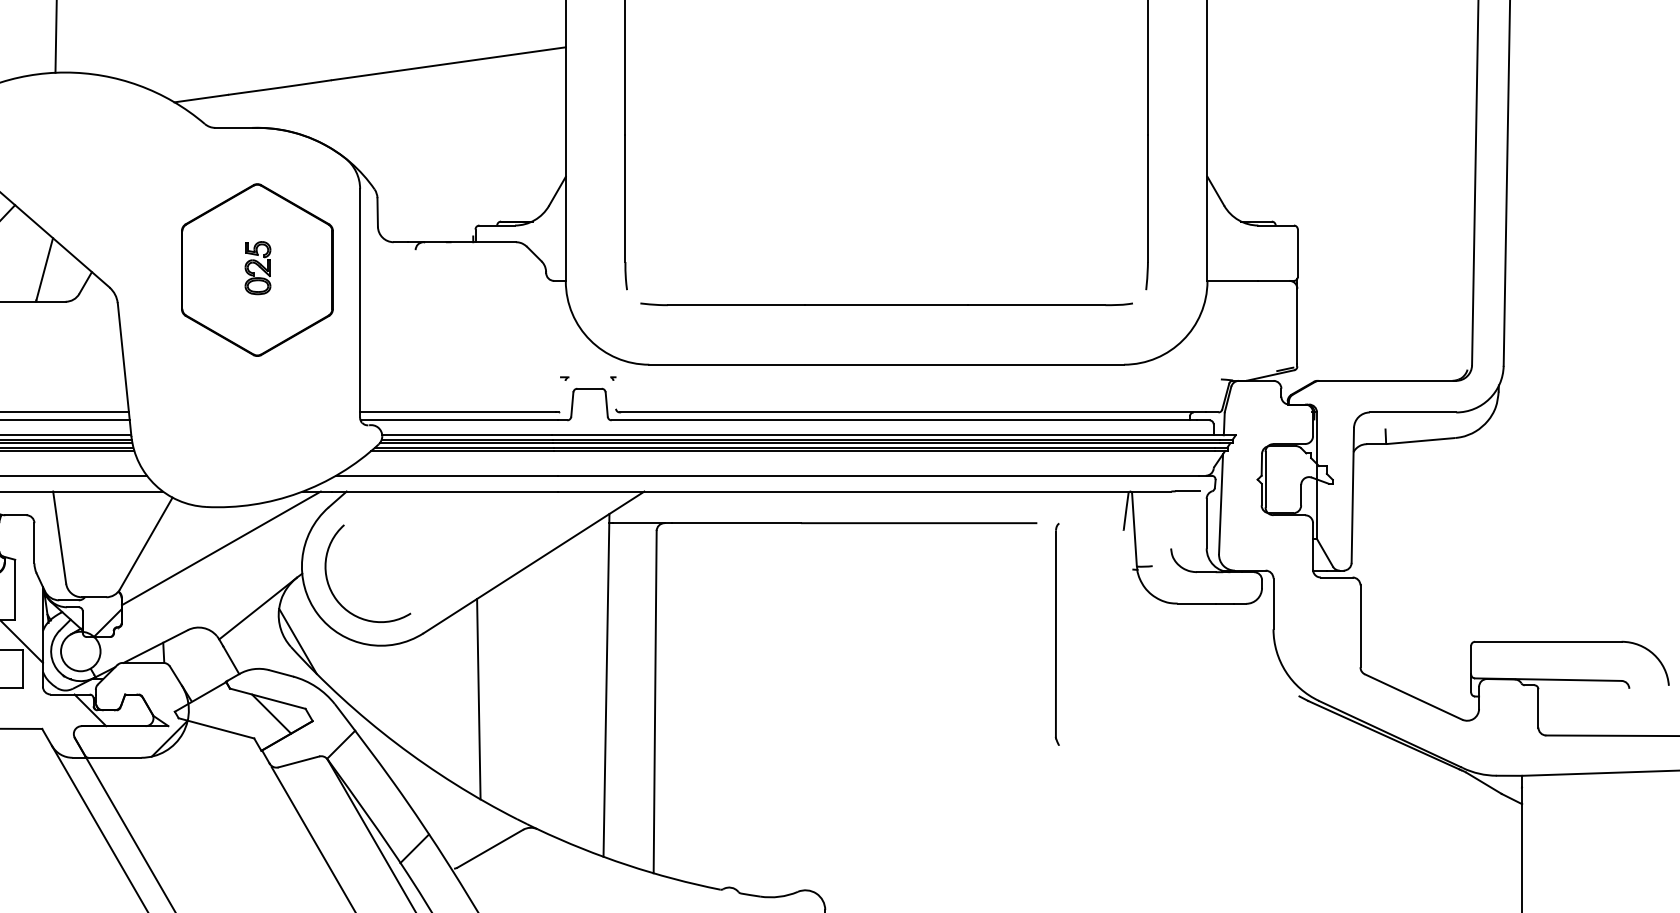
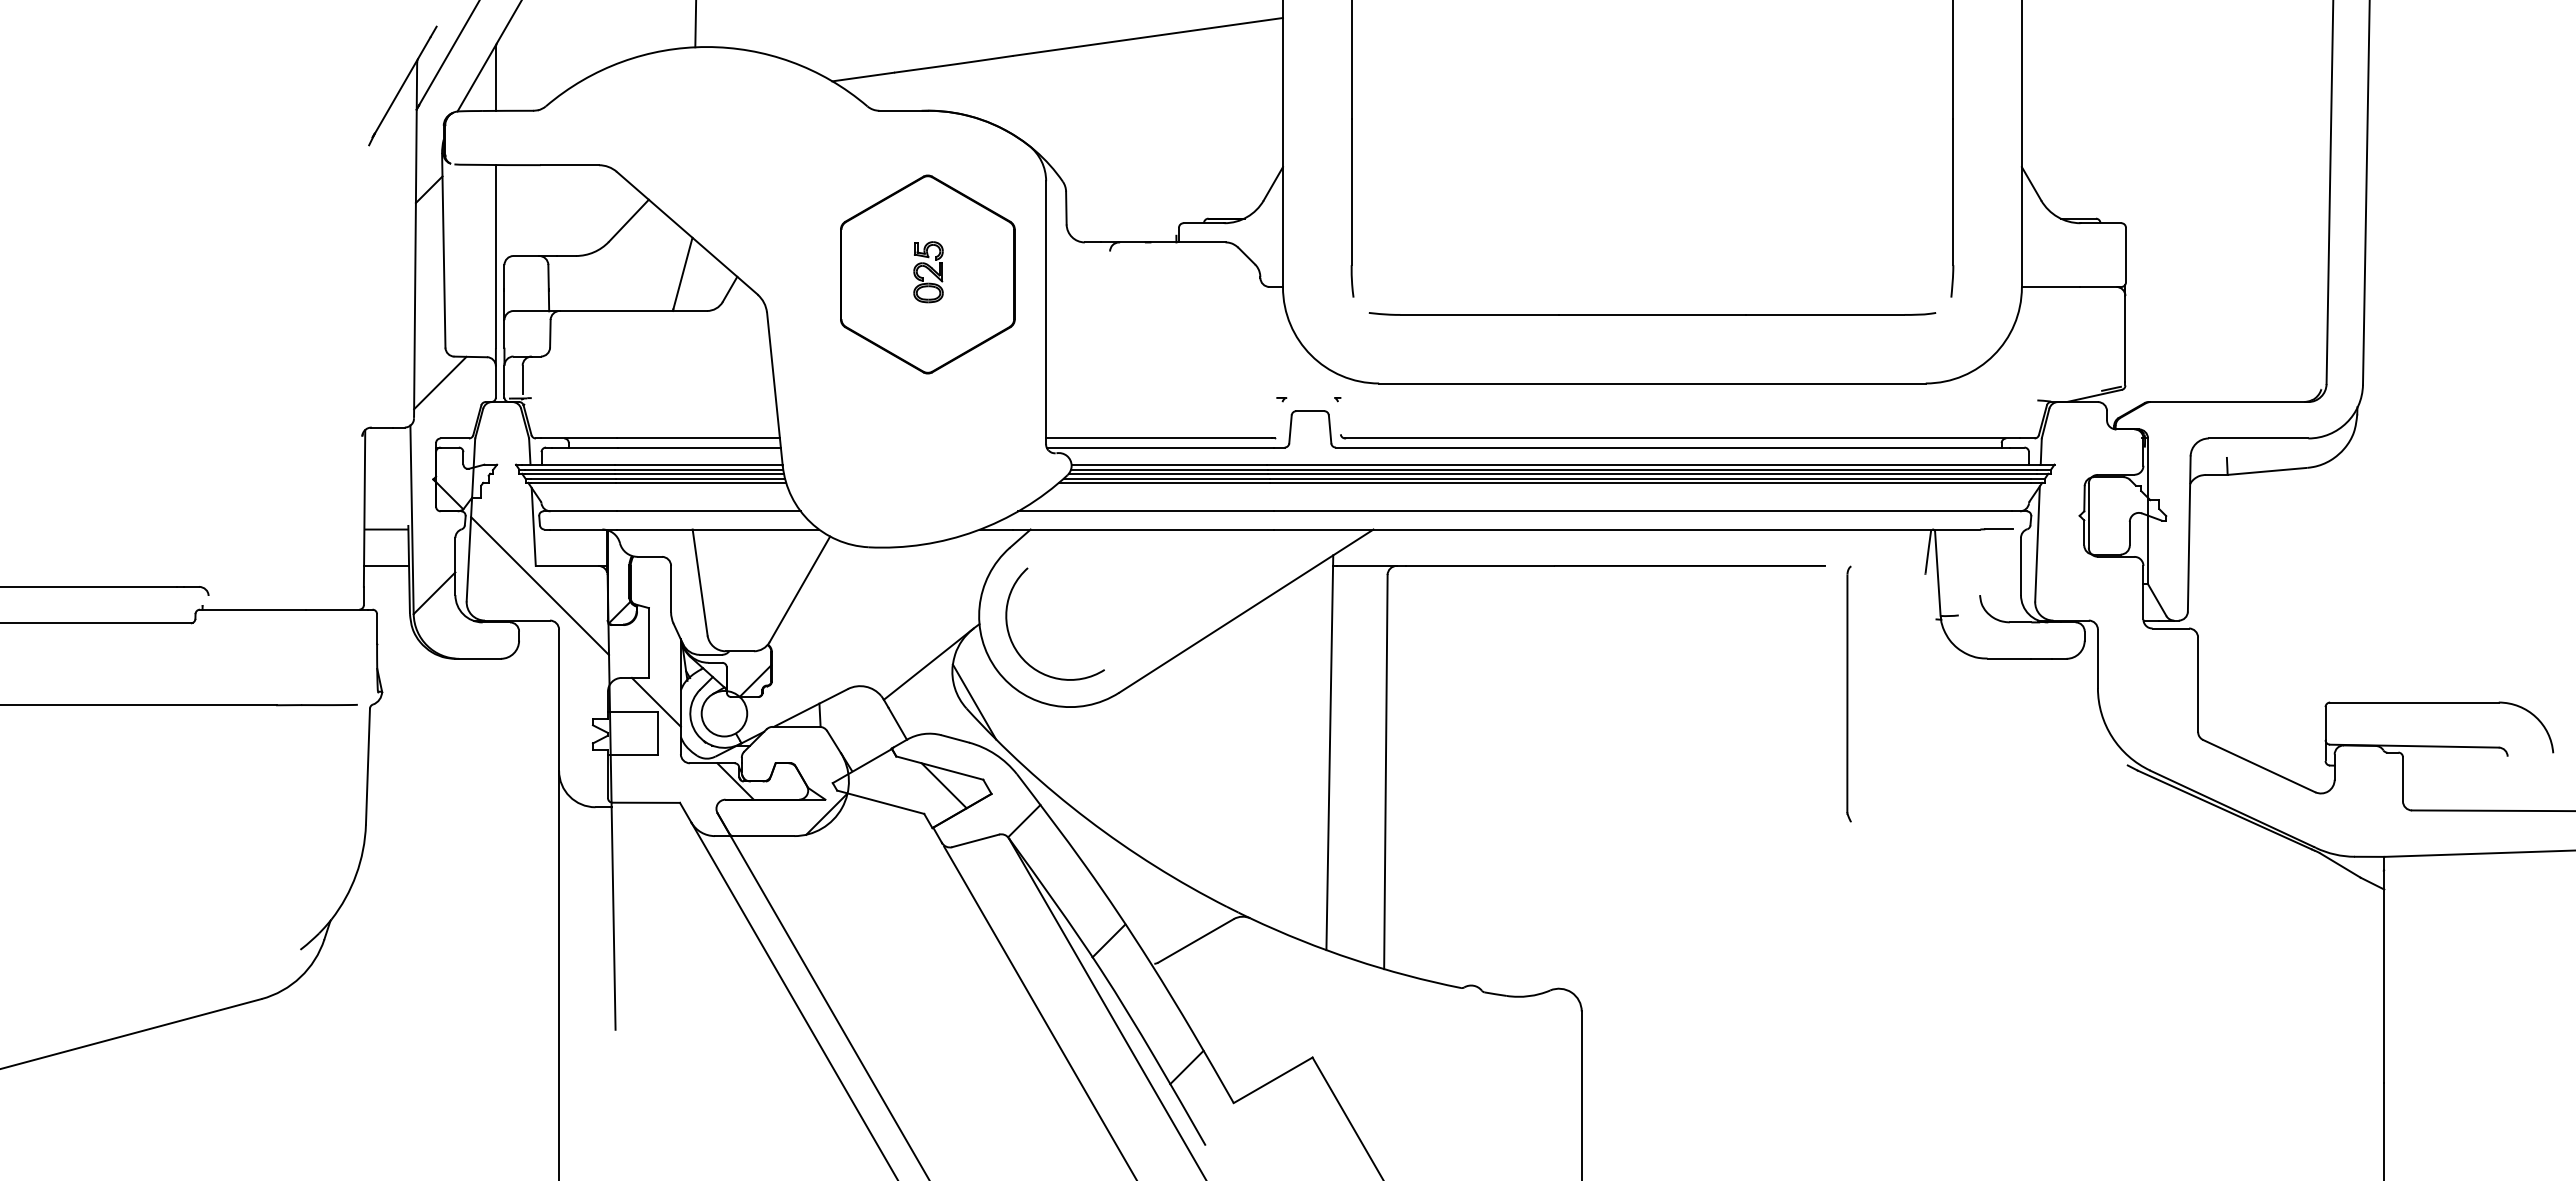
line: (220, 547) -> (885, 594), removed
line: (478, 699) -> (1182, 768), removed

